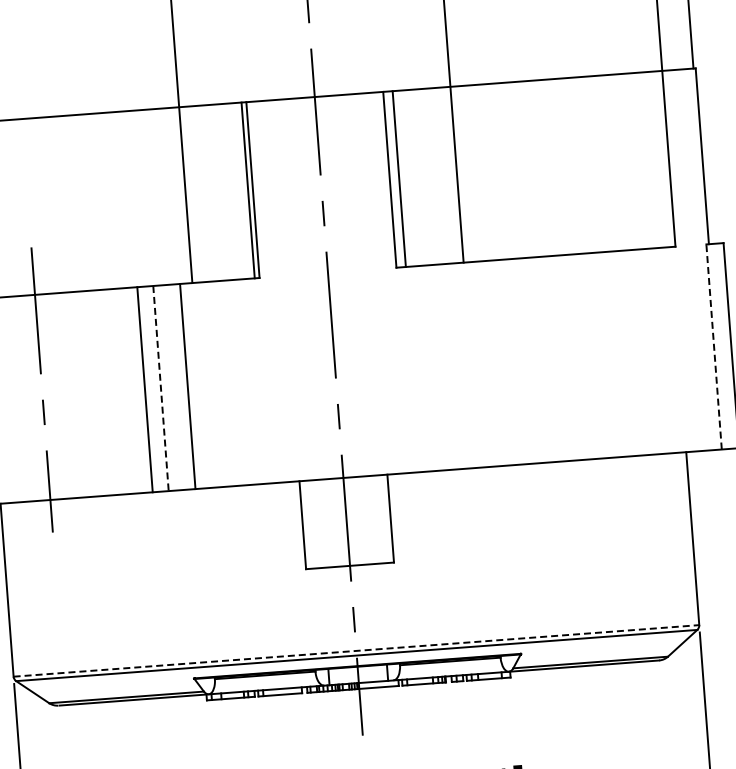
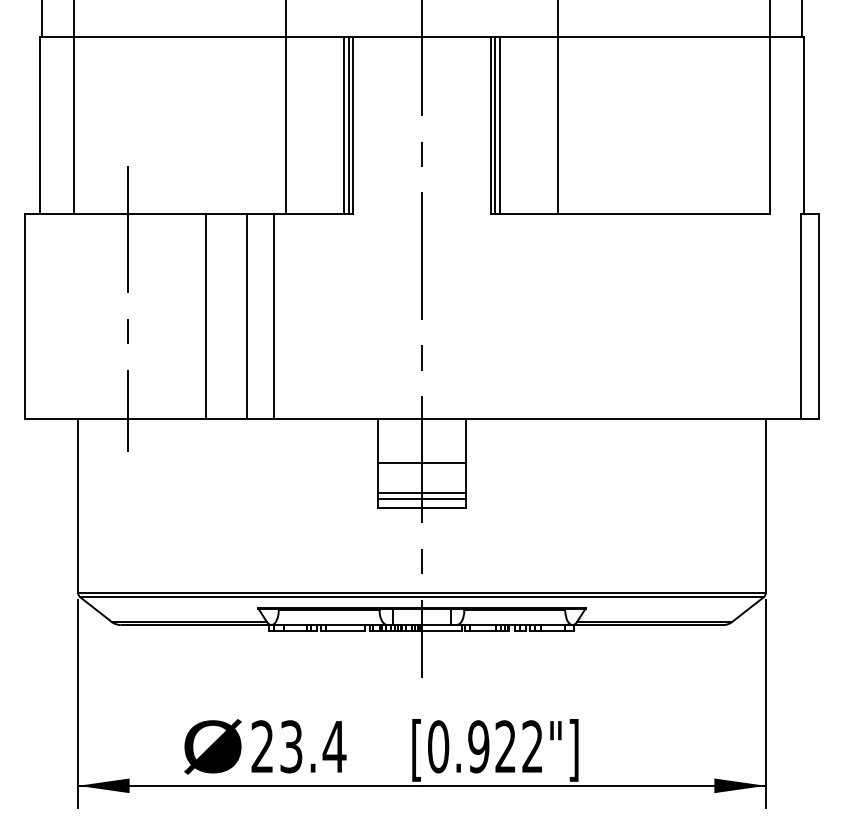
line: (394, 179) -> (495, 125), added
line: (243, 190) -> (343, 125), added
line: (714, 346) -> (801, 316), dashed -> solid
line: (160, 388) -> (246, 316), dashed -> solid
line: (144, 389) -> (205, 316), moved
line: (346, 522) -> (421, 463), added
line: (348, 550) -> (421, 492), added
line: (348, 556) -> (421, 498), added
line: (356, 650) -> (422, 592), dashed -> solid

